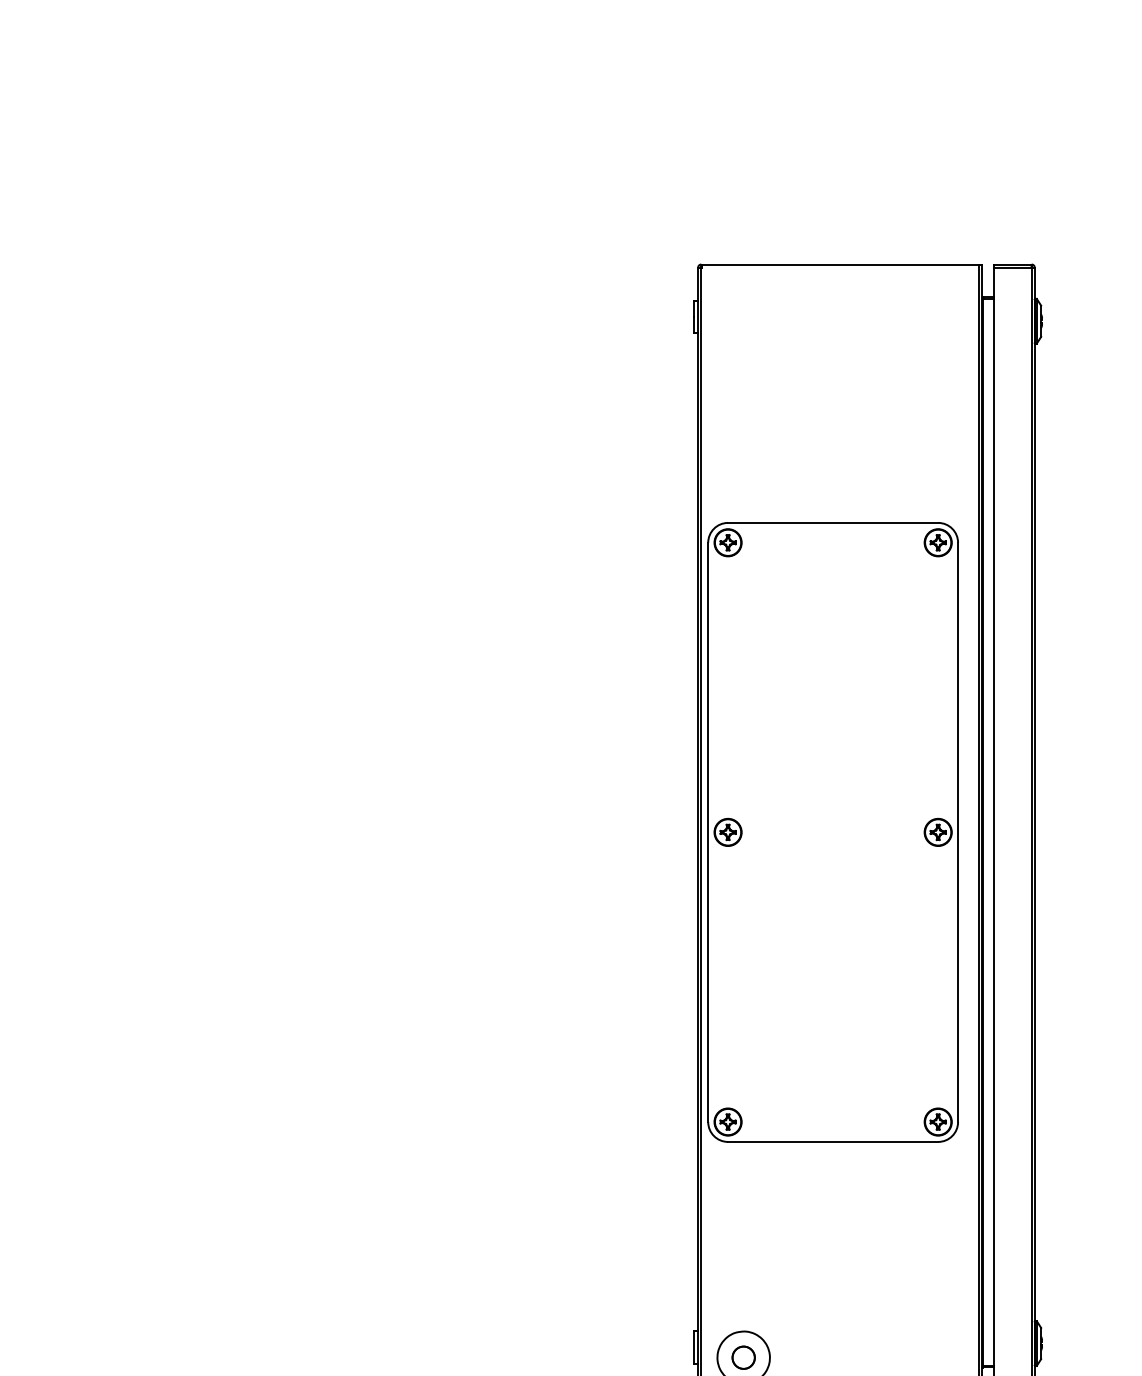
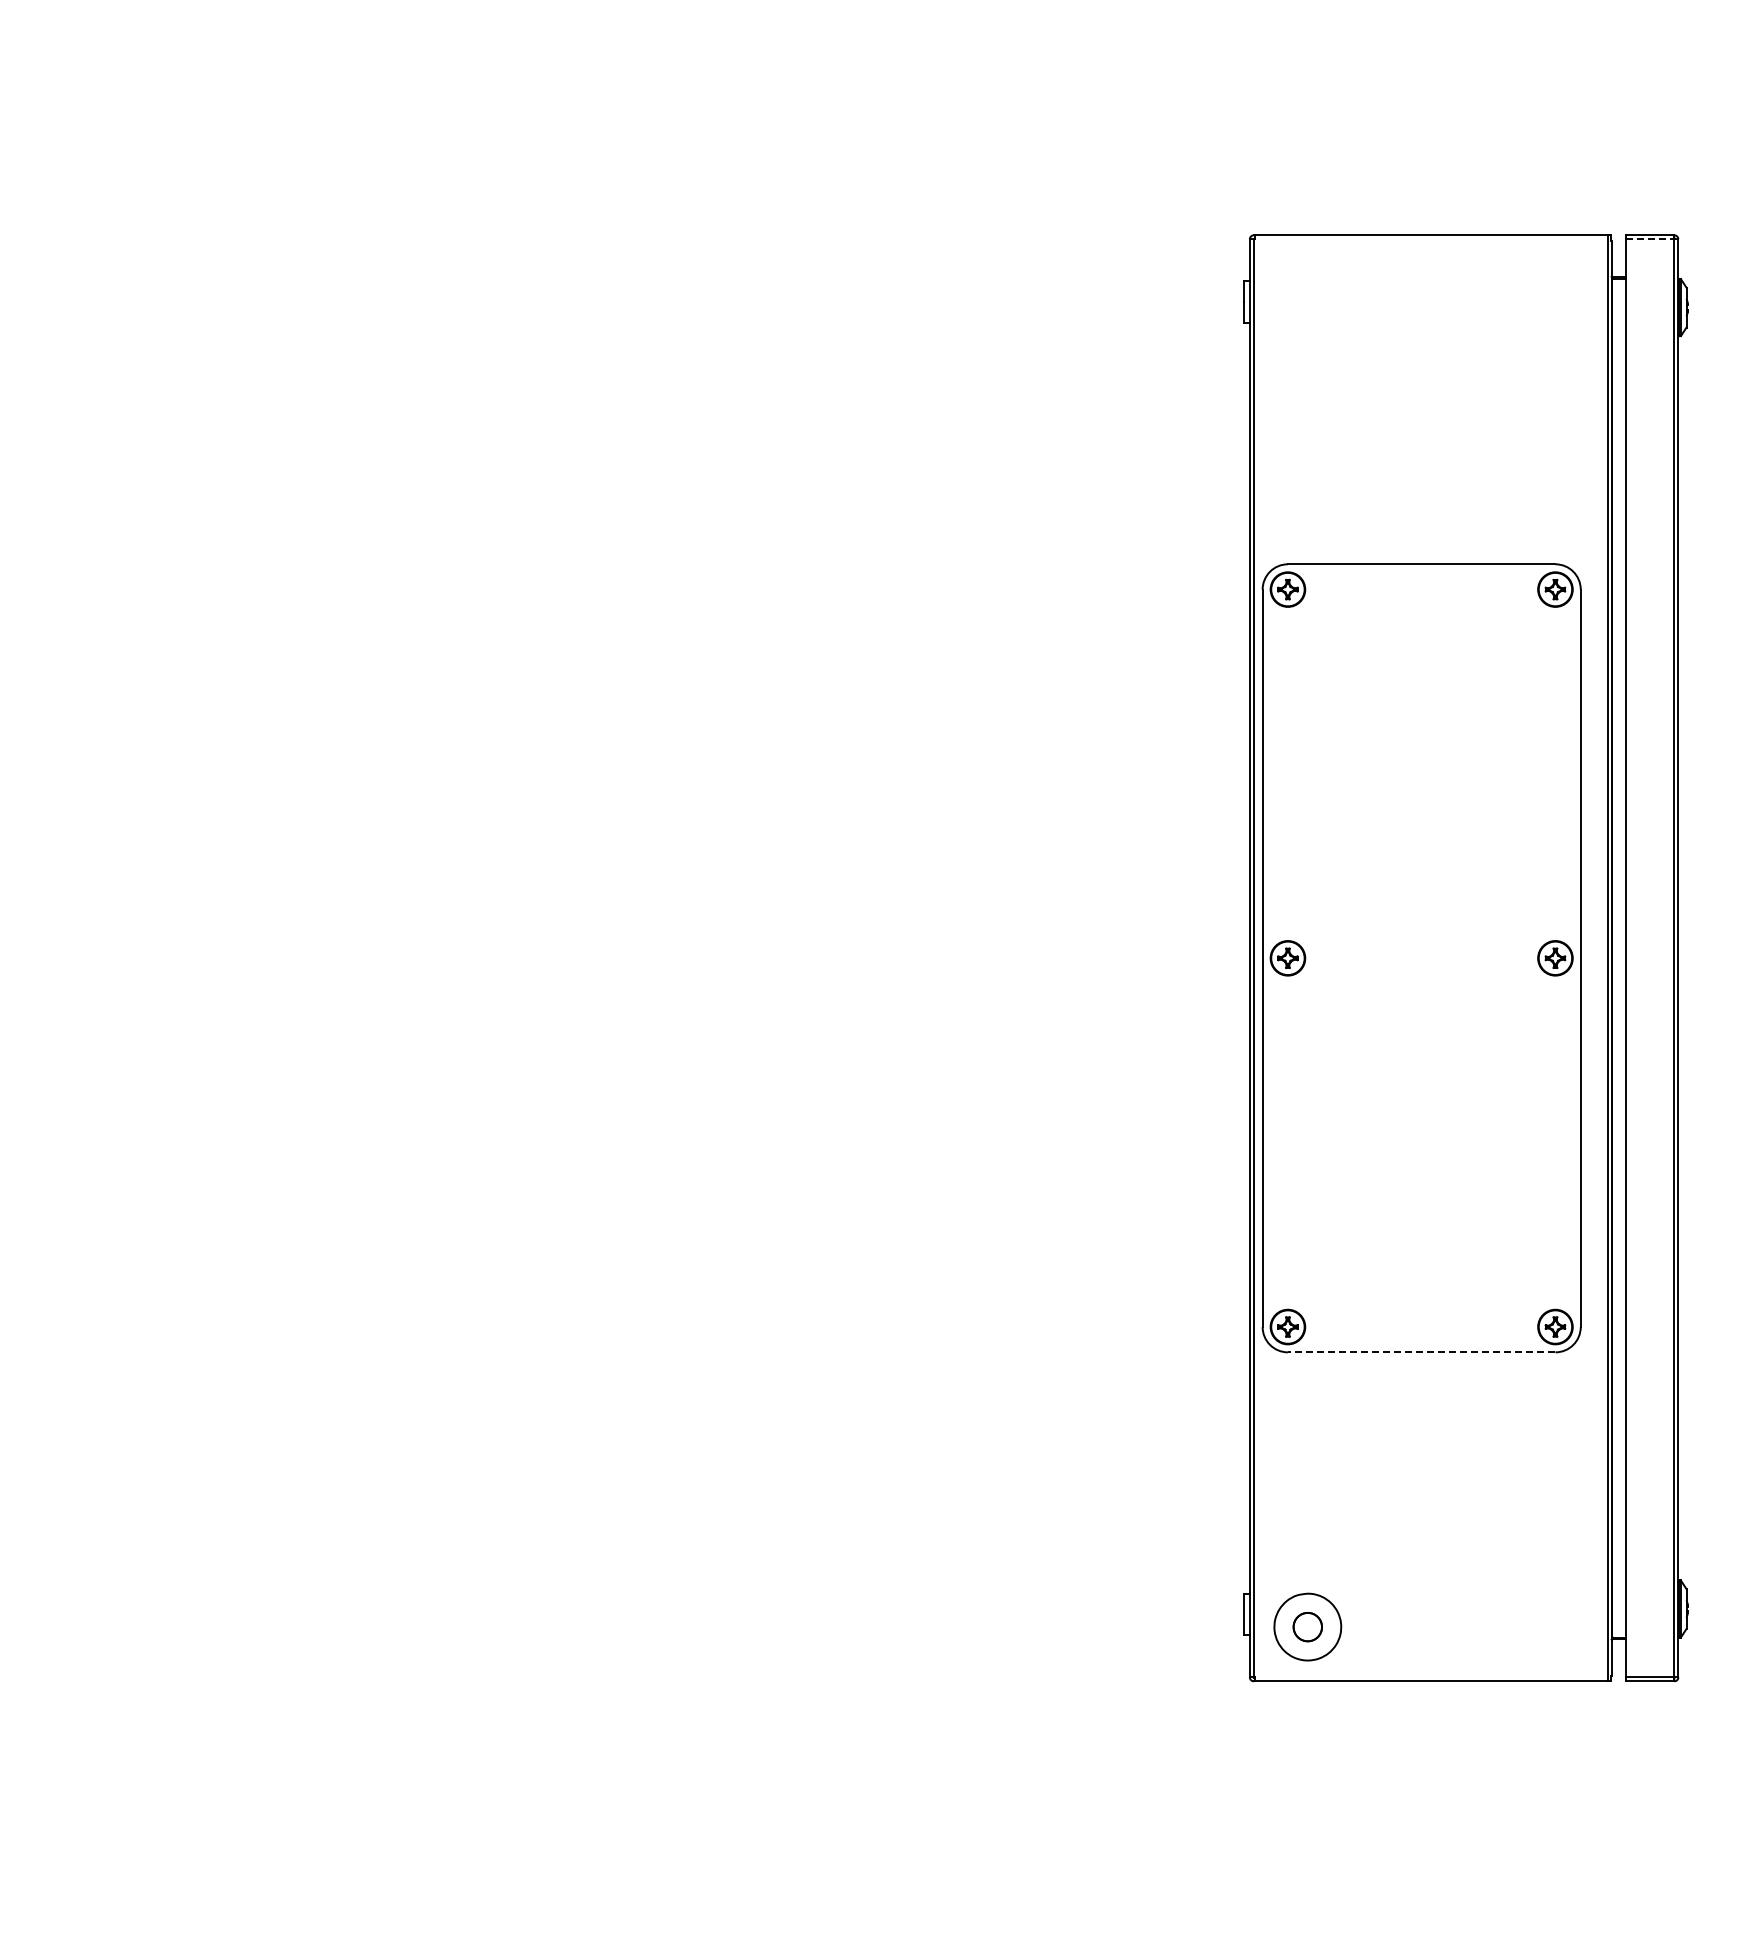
line: (1012, 267) -> (1650, 239), solid -> dashed
line: (832, 1142) -> (1421, 1352), solid -> dashed

